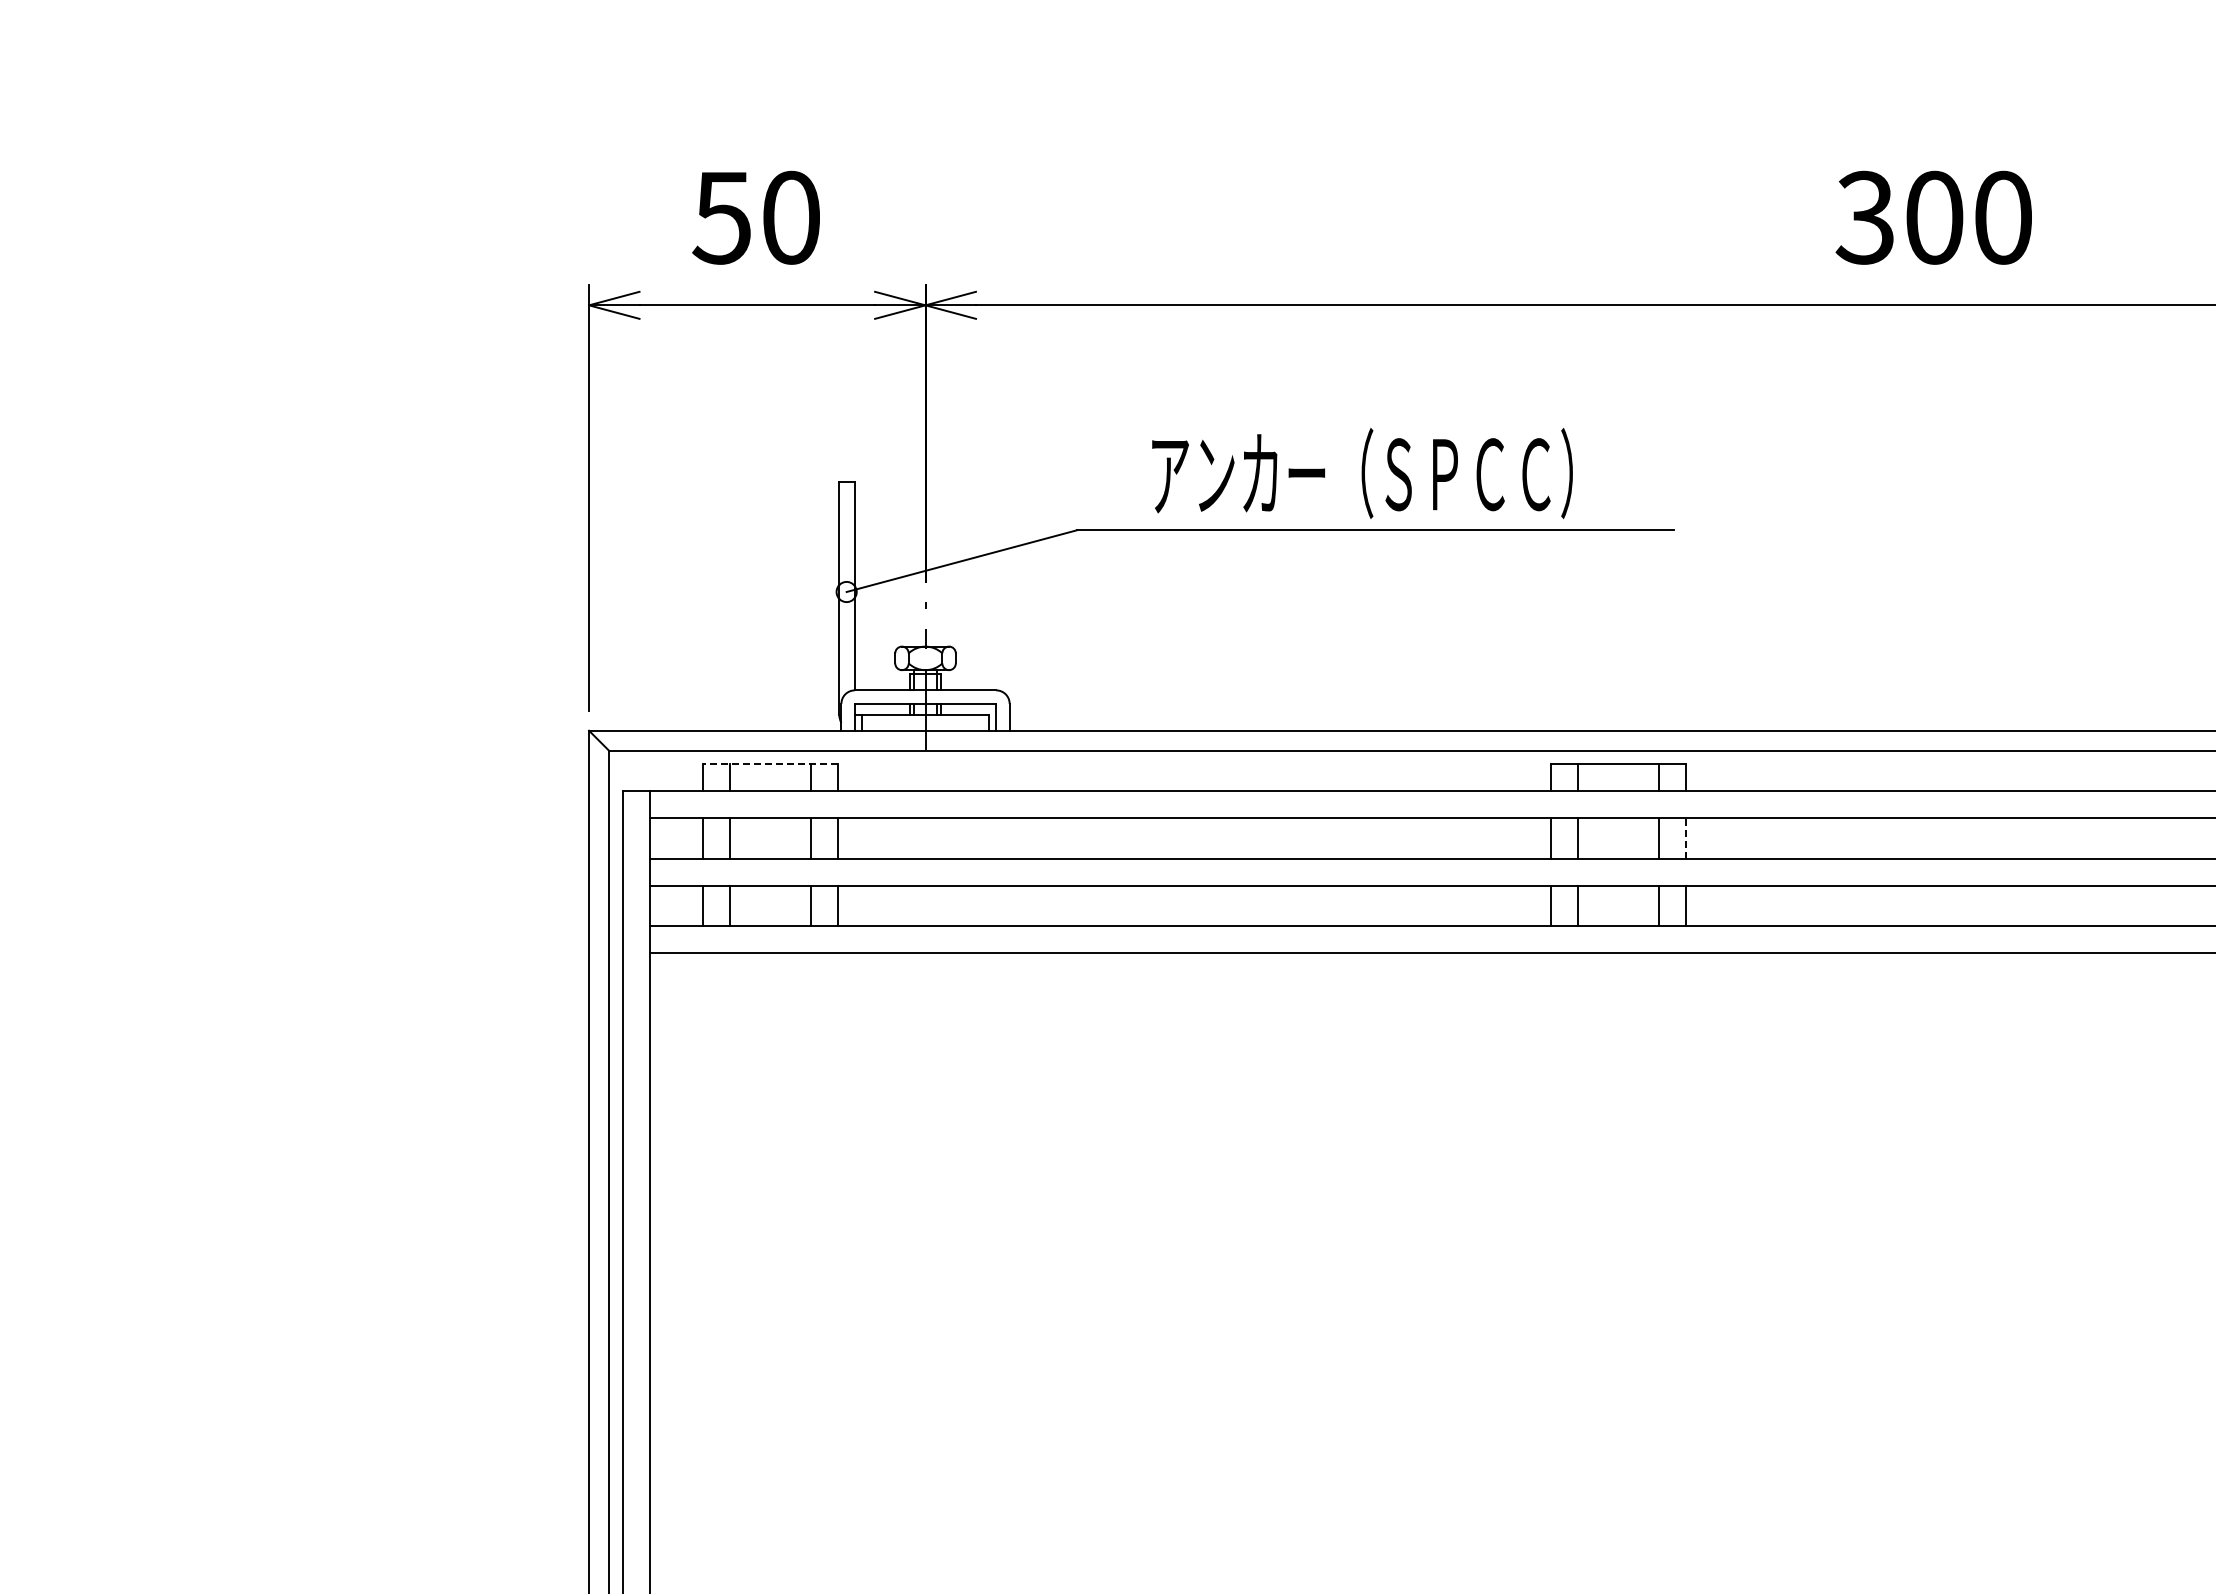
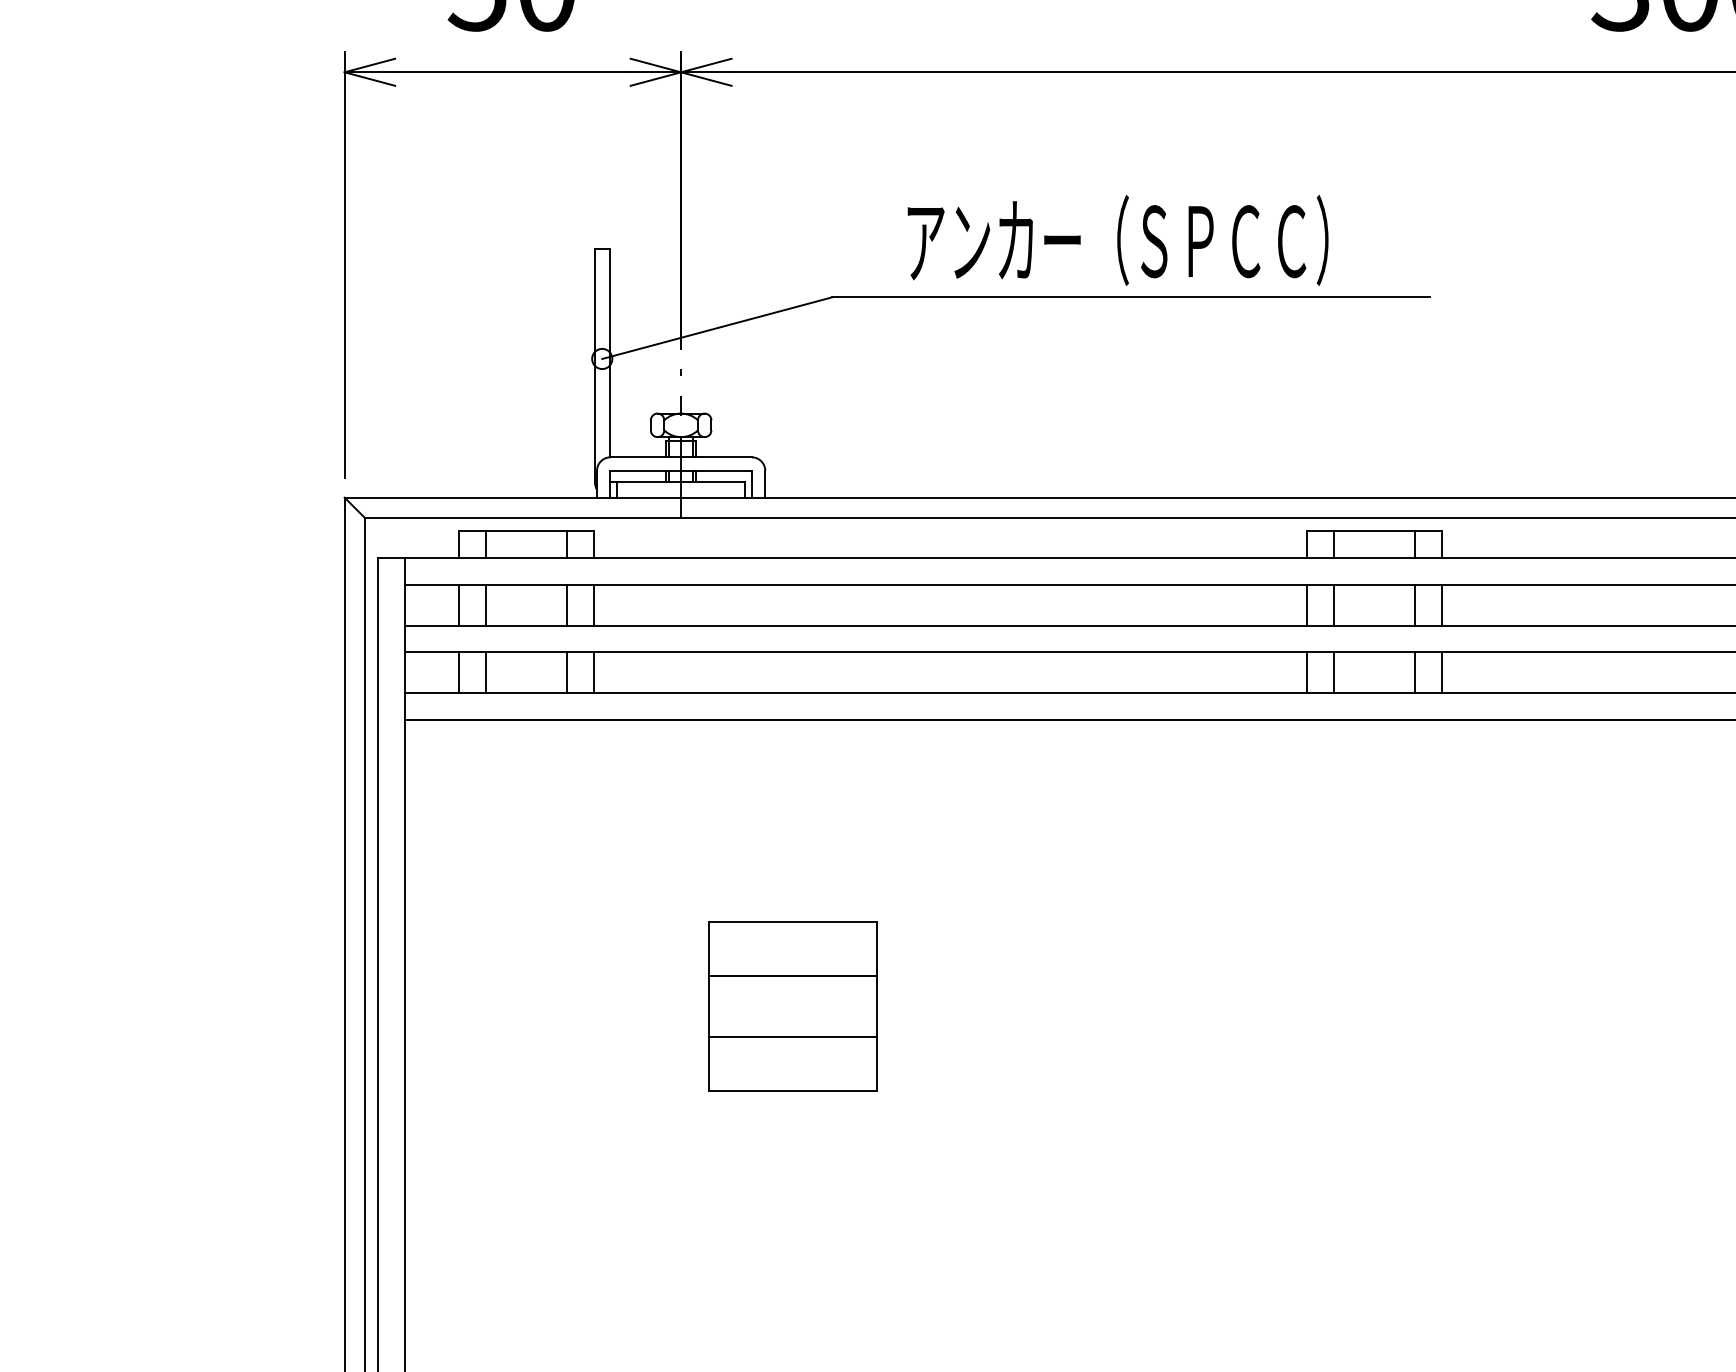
line: (770, 764) -> (526, 531), dashed -> solid
line: (1685, 837) -> (1441, 604), dashed -> solid
part: (1037, 1239) -> (793, 1006), added

